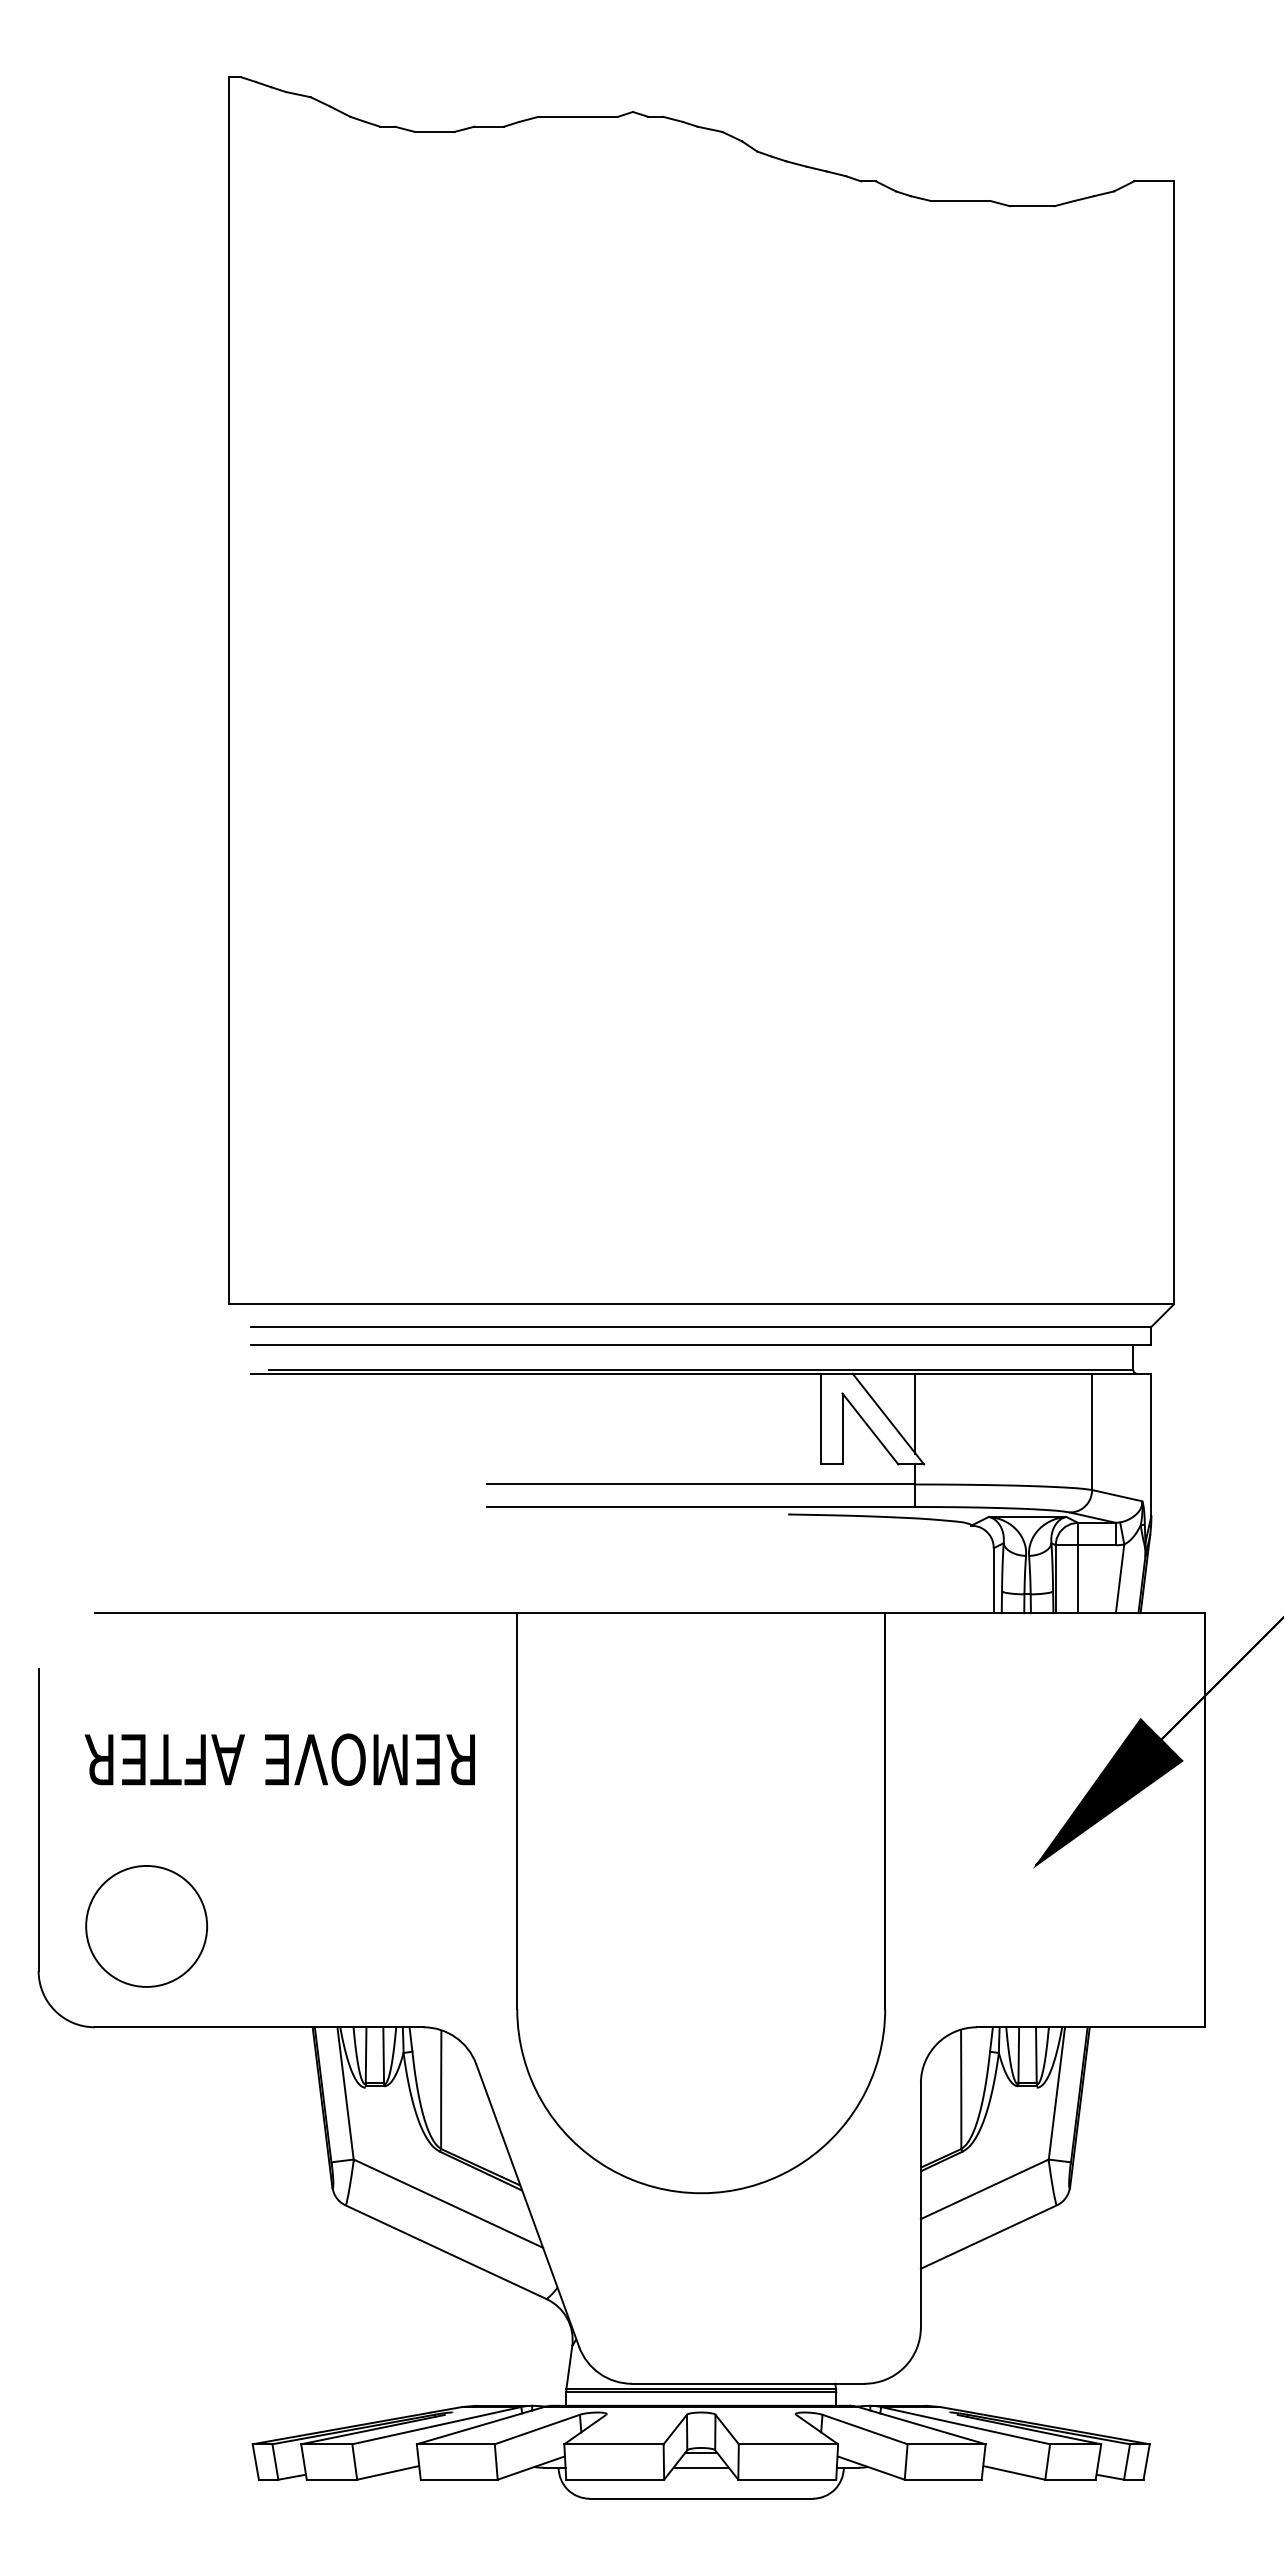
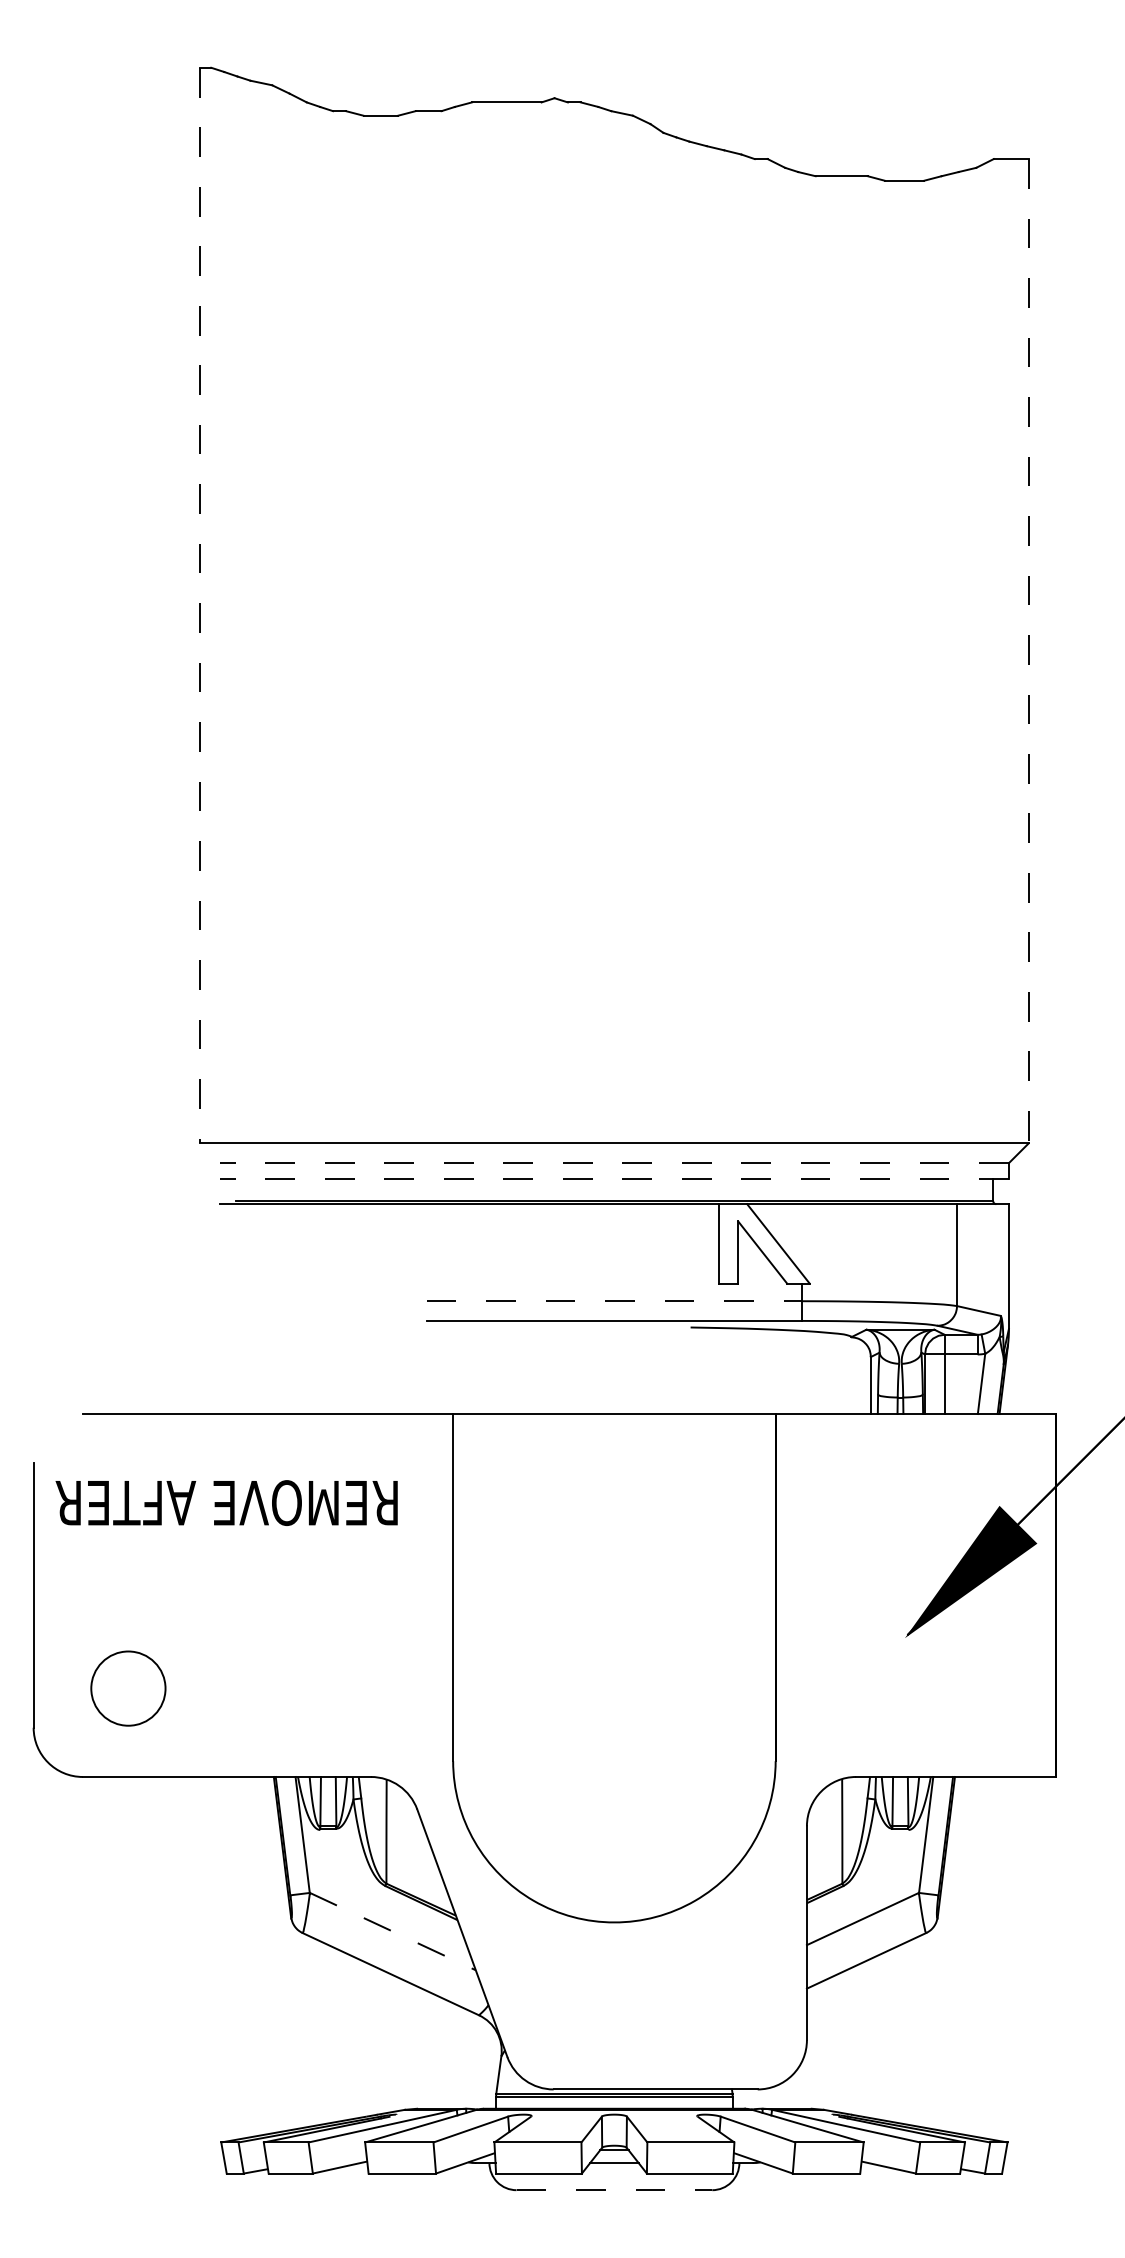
line: (228, 690) -> (200, 605), solid -> dashed
line: (1173, 742) -> (1028, 650), solid -> dashed
line: (700, 1326) -> (613, 1162), solid -> dashed
line: (700, 1344) -> (613, 1178), solid -> dashed
line: (915, 1413) -> (802, 1239), removed
line: (701, 1484) -> (614, 1301), solid -> dashed
text: (279, 1759) -> (226, 1502), moved
circle: (146, 1926) -> (128, 1688), size x0.7
line: (448, 2203) -> (392, 1931), solid -> dashed
line: (701, 2498) -> (614, 2190), solid -> dashed

